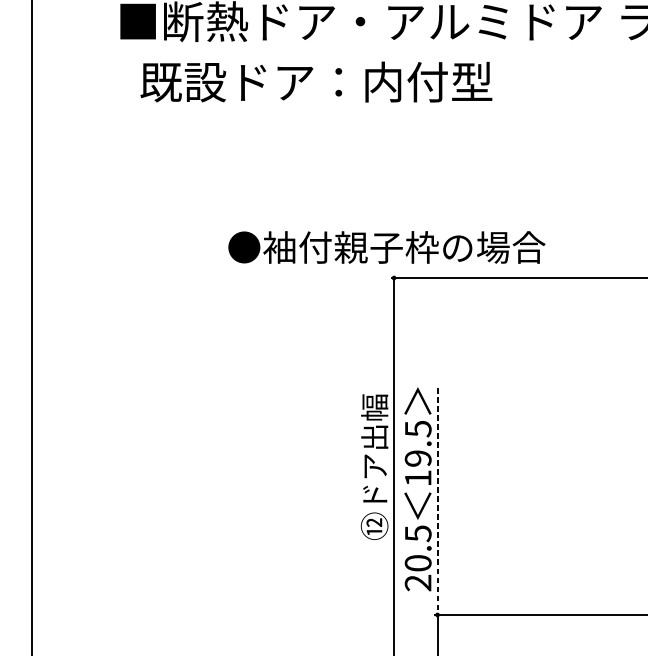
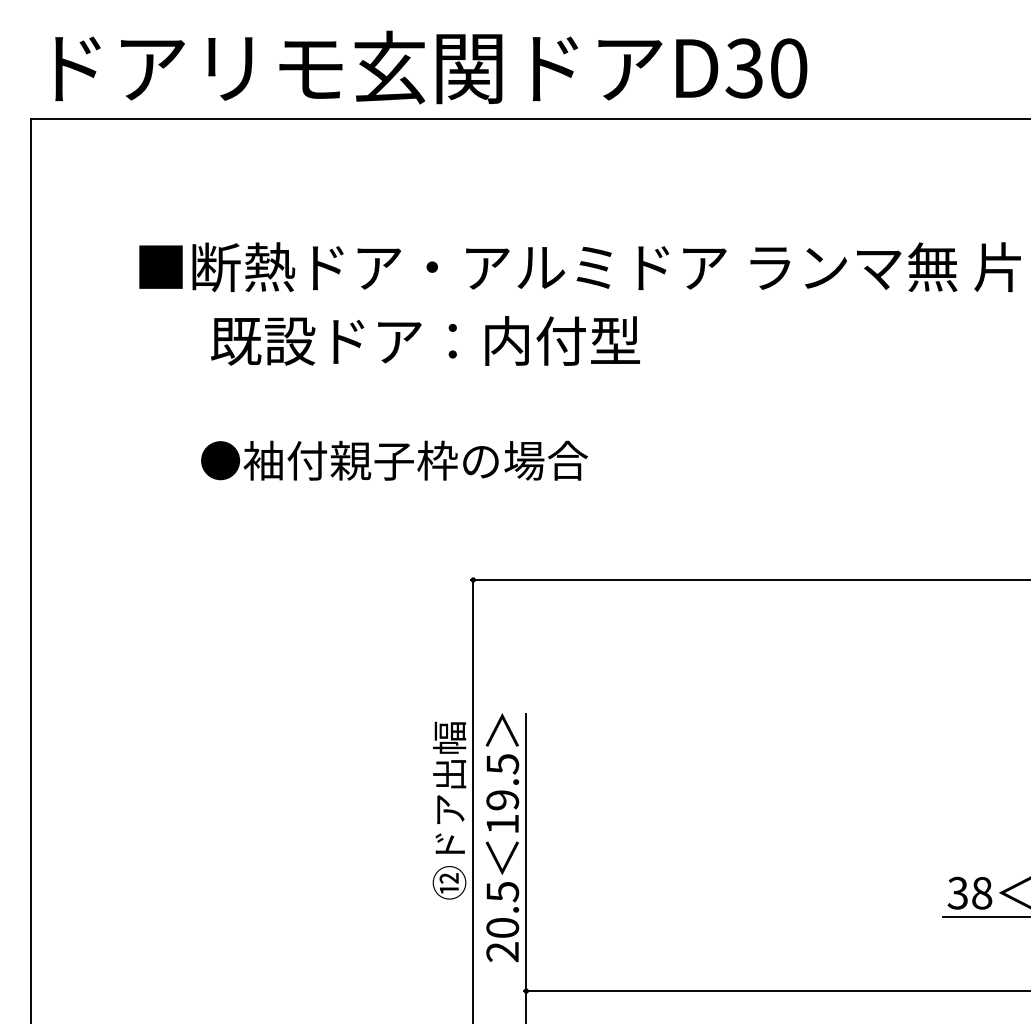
text: (316, 81) -> (425, 340), moved
text: (386, 247) -> (394, 460), moved
line: (437, 502) -> (526, 853), dashed -> solid

